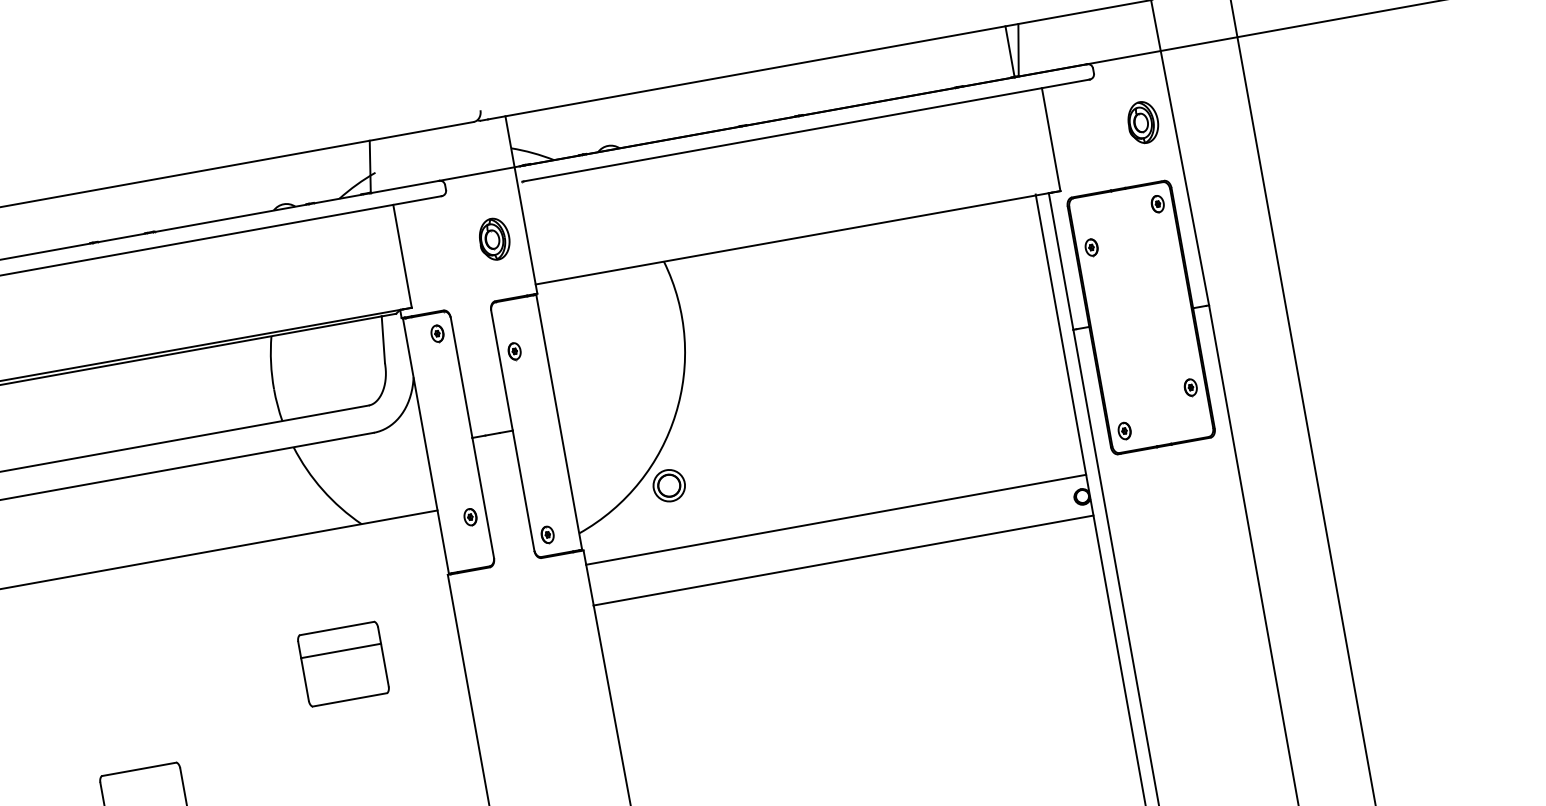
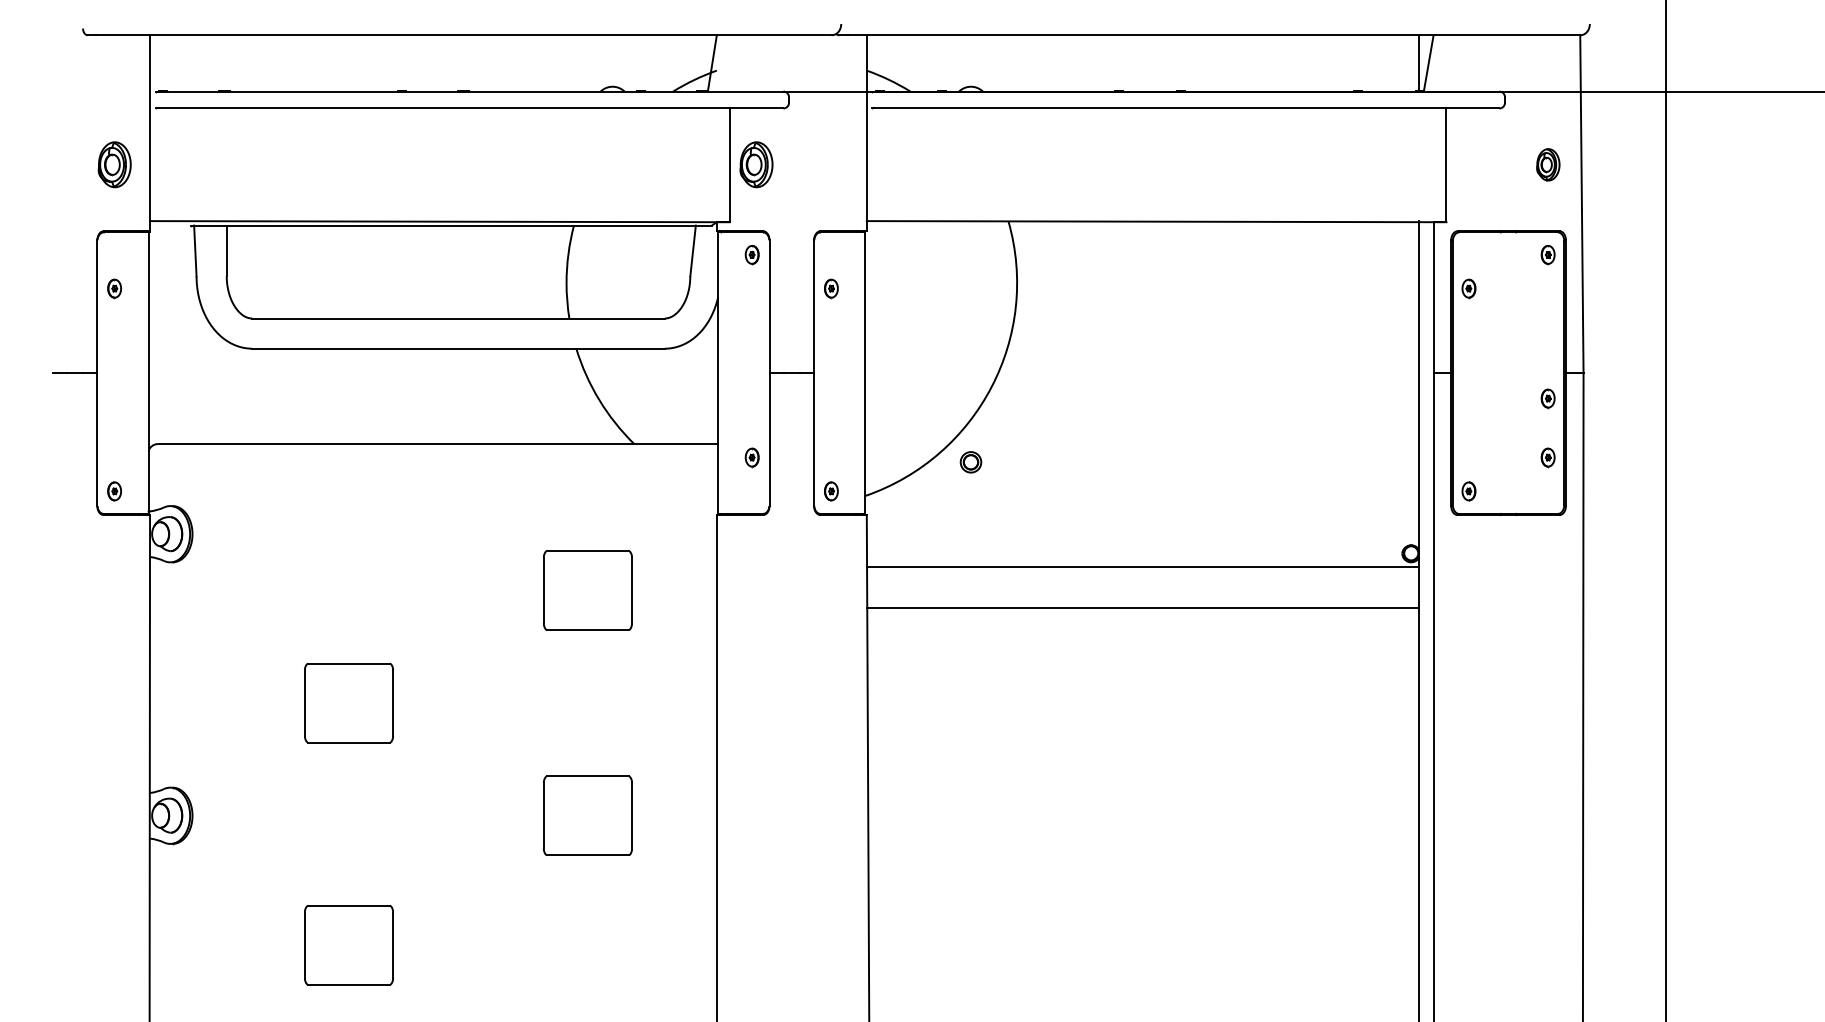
part: (1143, 122) -> (1548, 164), size x0.7
part: (494, 239) -> (756, 164), moved
part: (1180, 334) -> (1547, 398), added
part: (668, 486) -> (970, 462), size x0.6
line: (835, 519) -> (1142, 566), moved
line: (842, 560) -> (1142, 607), moved
line: (340, 650) -> (587, 575), removed

